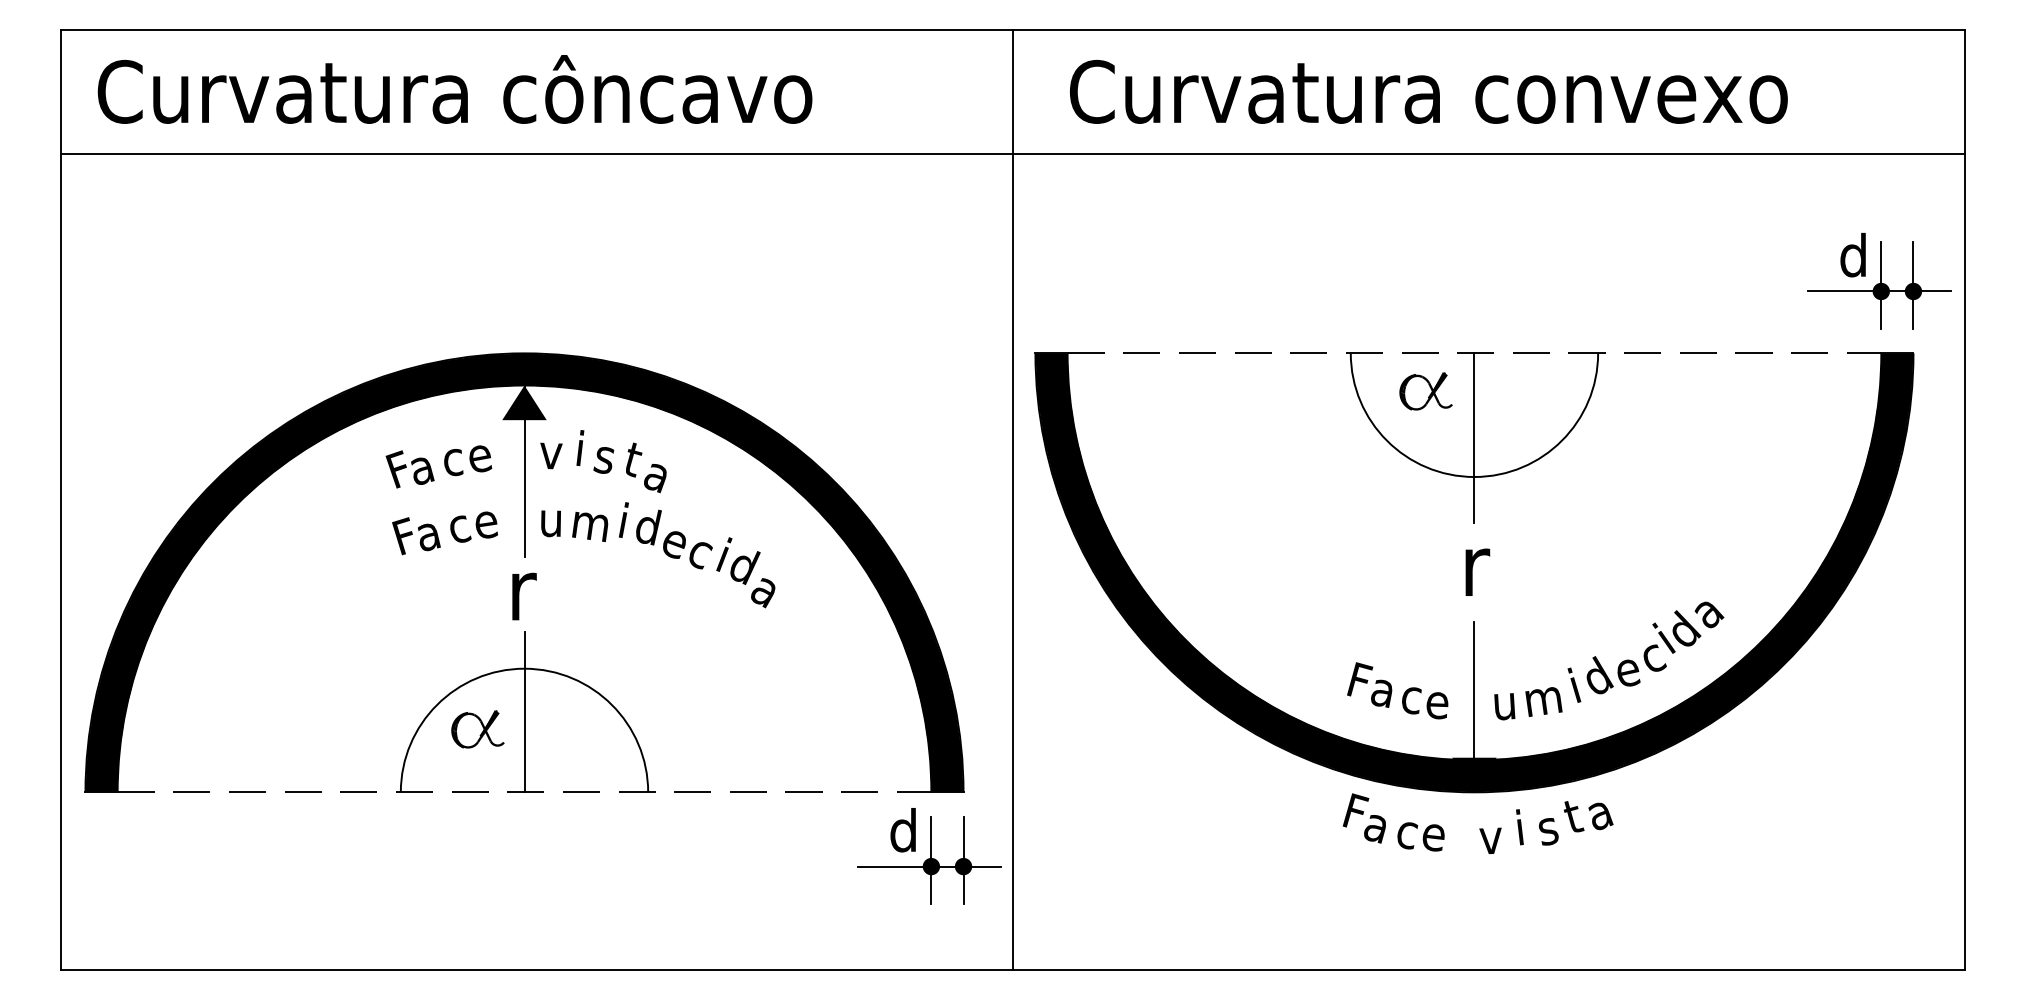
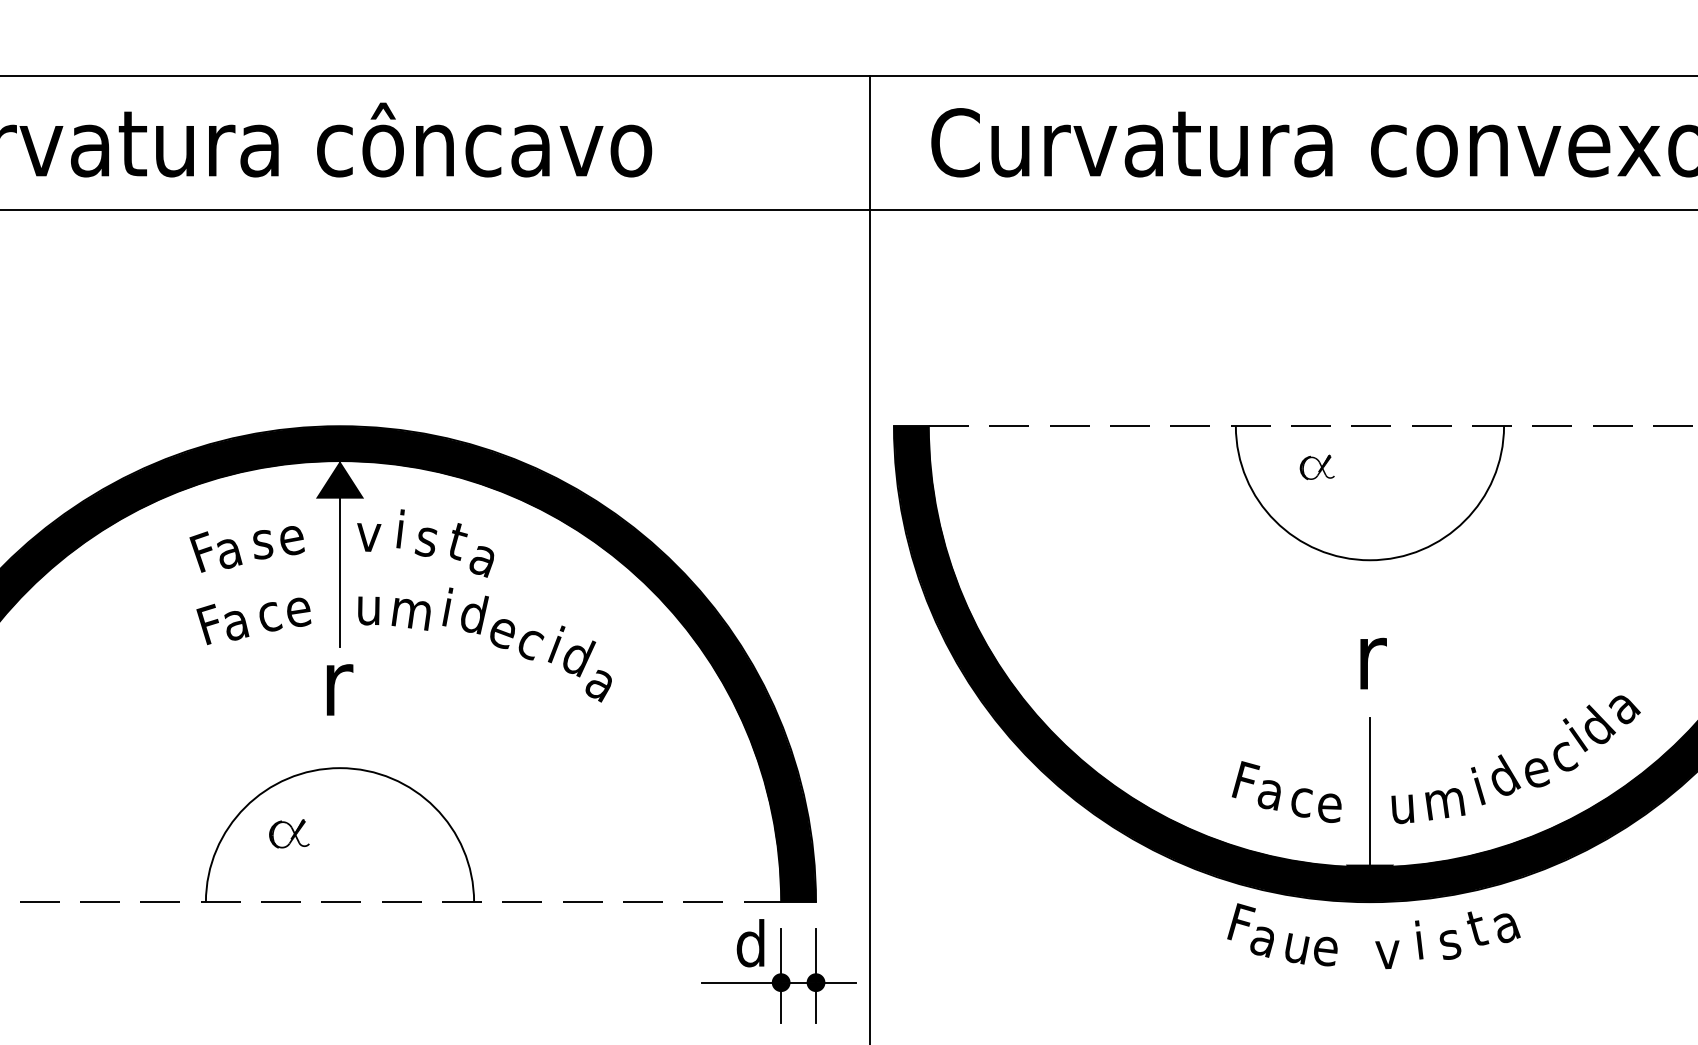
part: (1425, 391) -> (1316, 467), size x0.6
line: (1474, 438) -> (1370, 518), removed
text: (453, 462) -> (263, 544), c -> s
line: (524, 711) -> (340, 814), removed
part: (477, 729) -> (289, 834), size x0.7
text: (1407, 835) -> (1297, 948), c -> u

